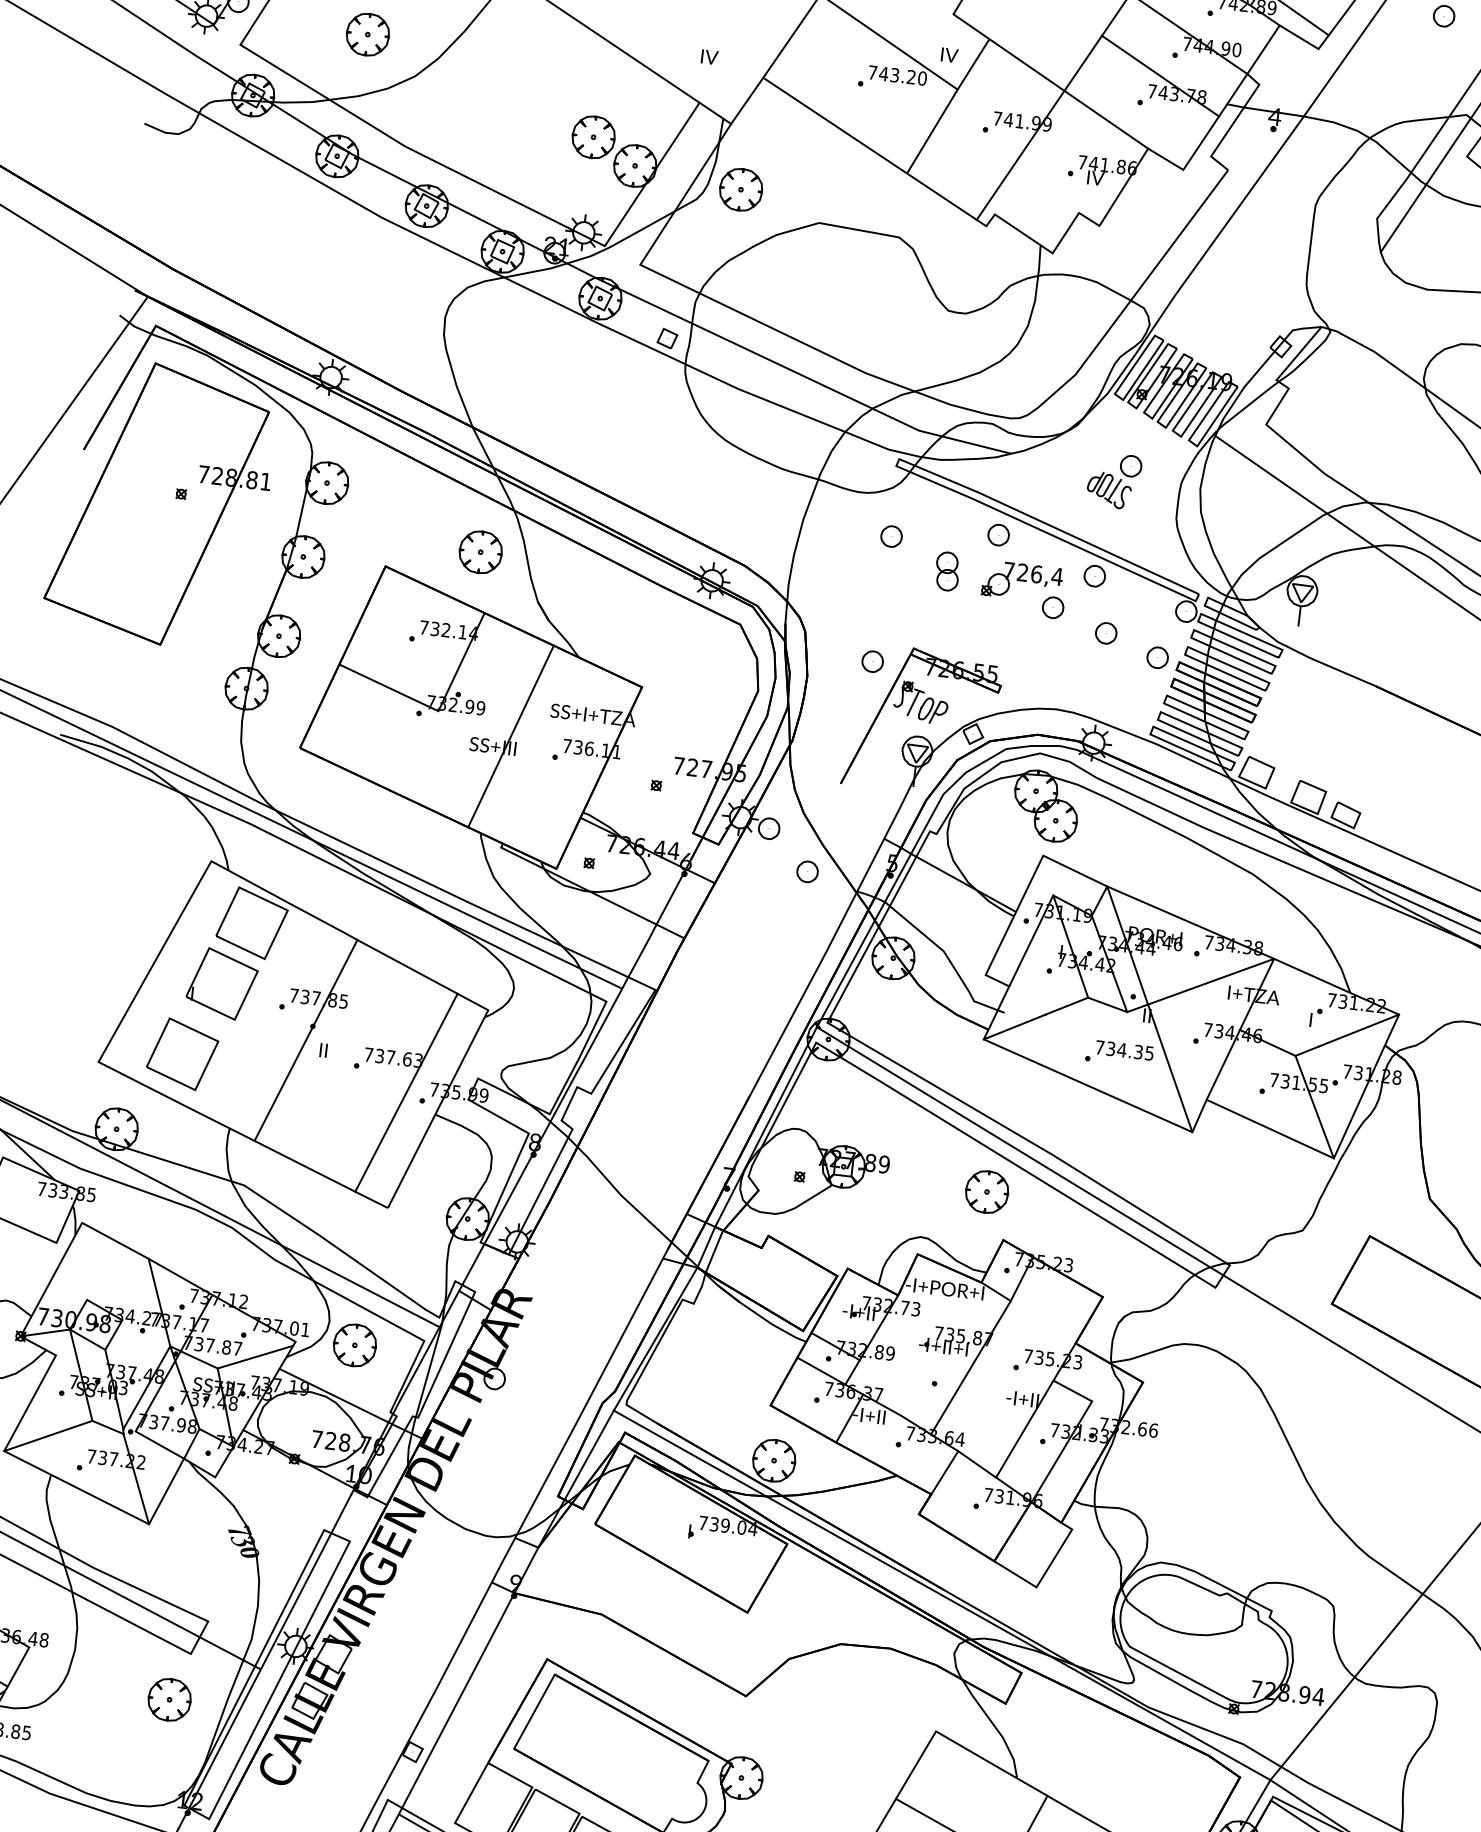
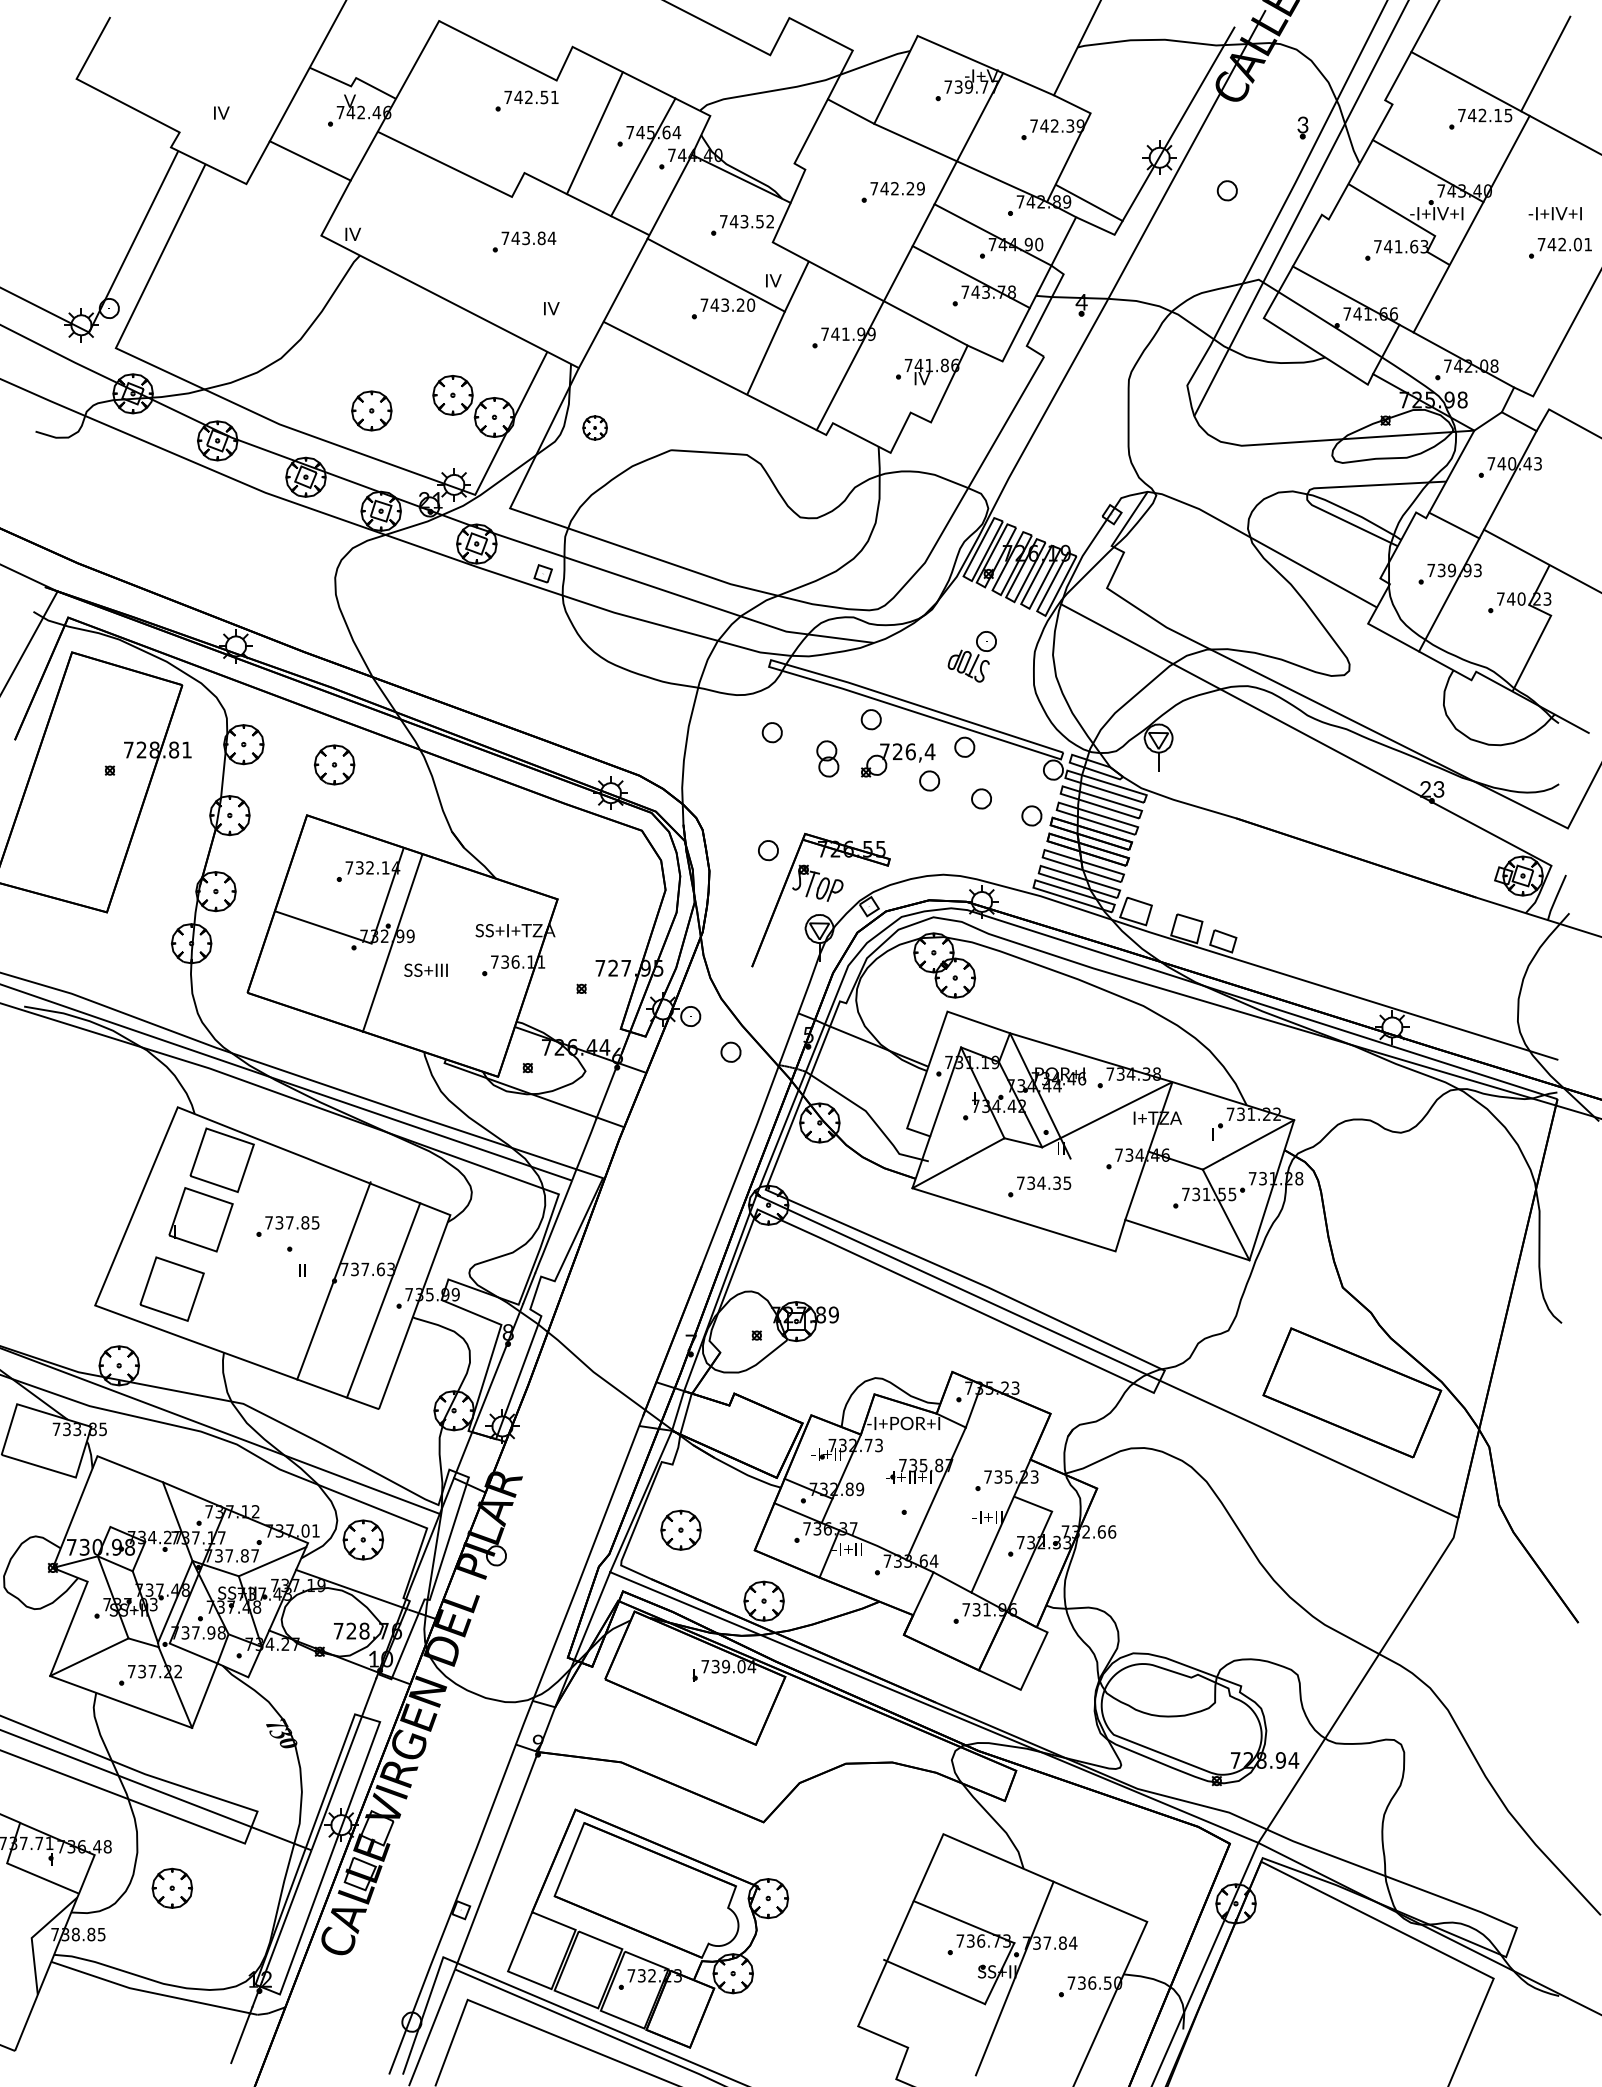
part: (367, 34) -> (371, 410), moved
part: (740, 189) -> (594, 427), size x0.6
part: (480, 551) -> (334, 764), moved
line: (510, 735) -> (392, 942), moved
line: (305, 1039) -> (333, 1280), moved
line: (1173, 1079) -> (1092, 1204), removed
part: (986, 1191) -> (680, 1529), moved
part: (169, 1698) -> (172, 1887), moved

